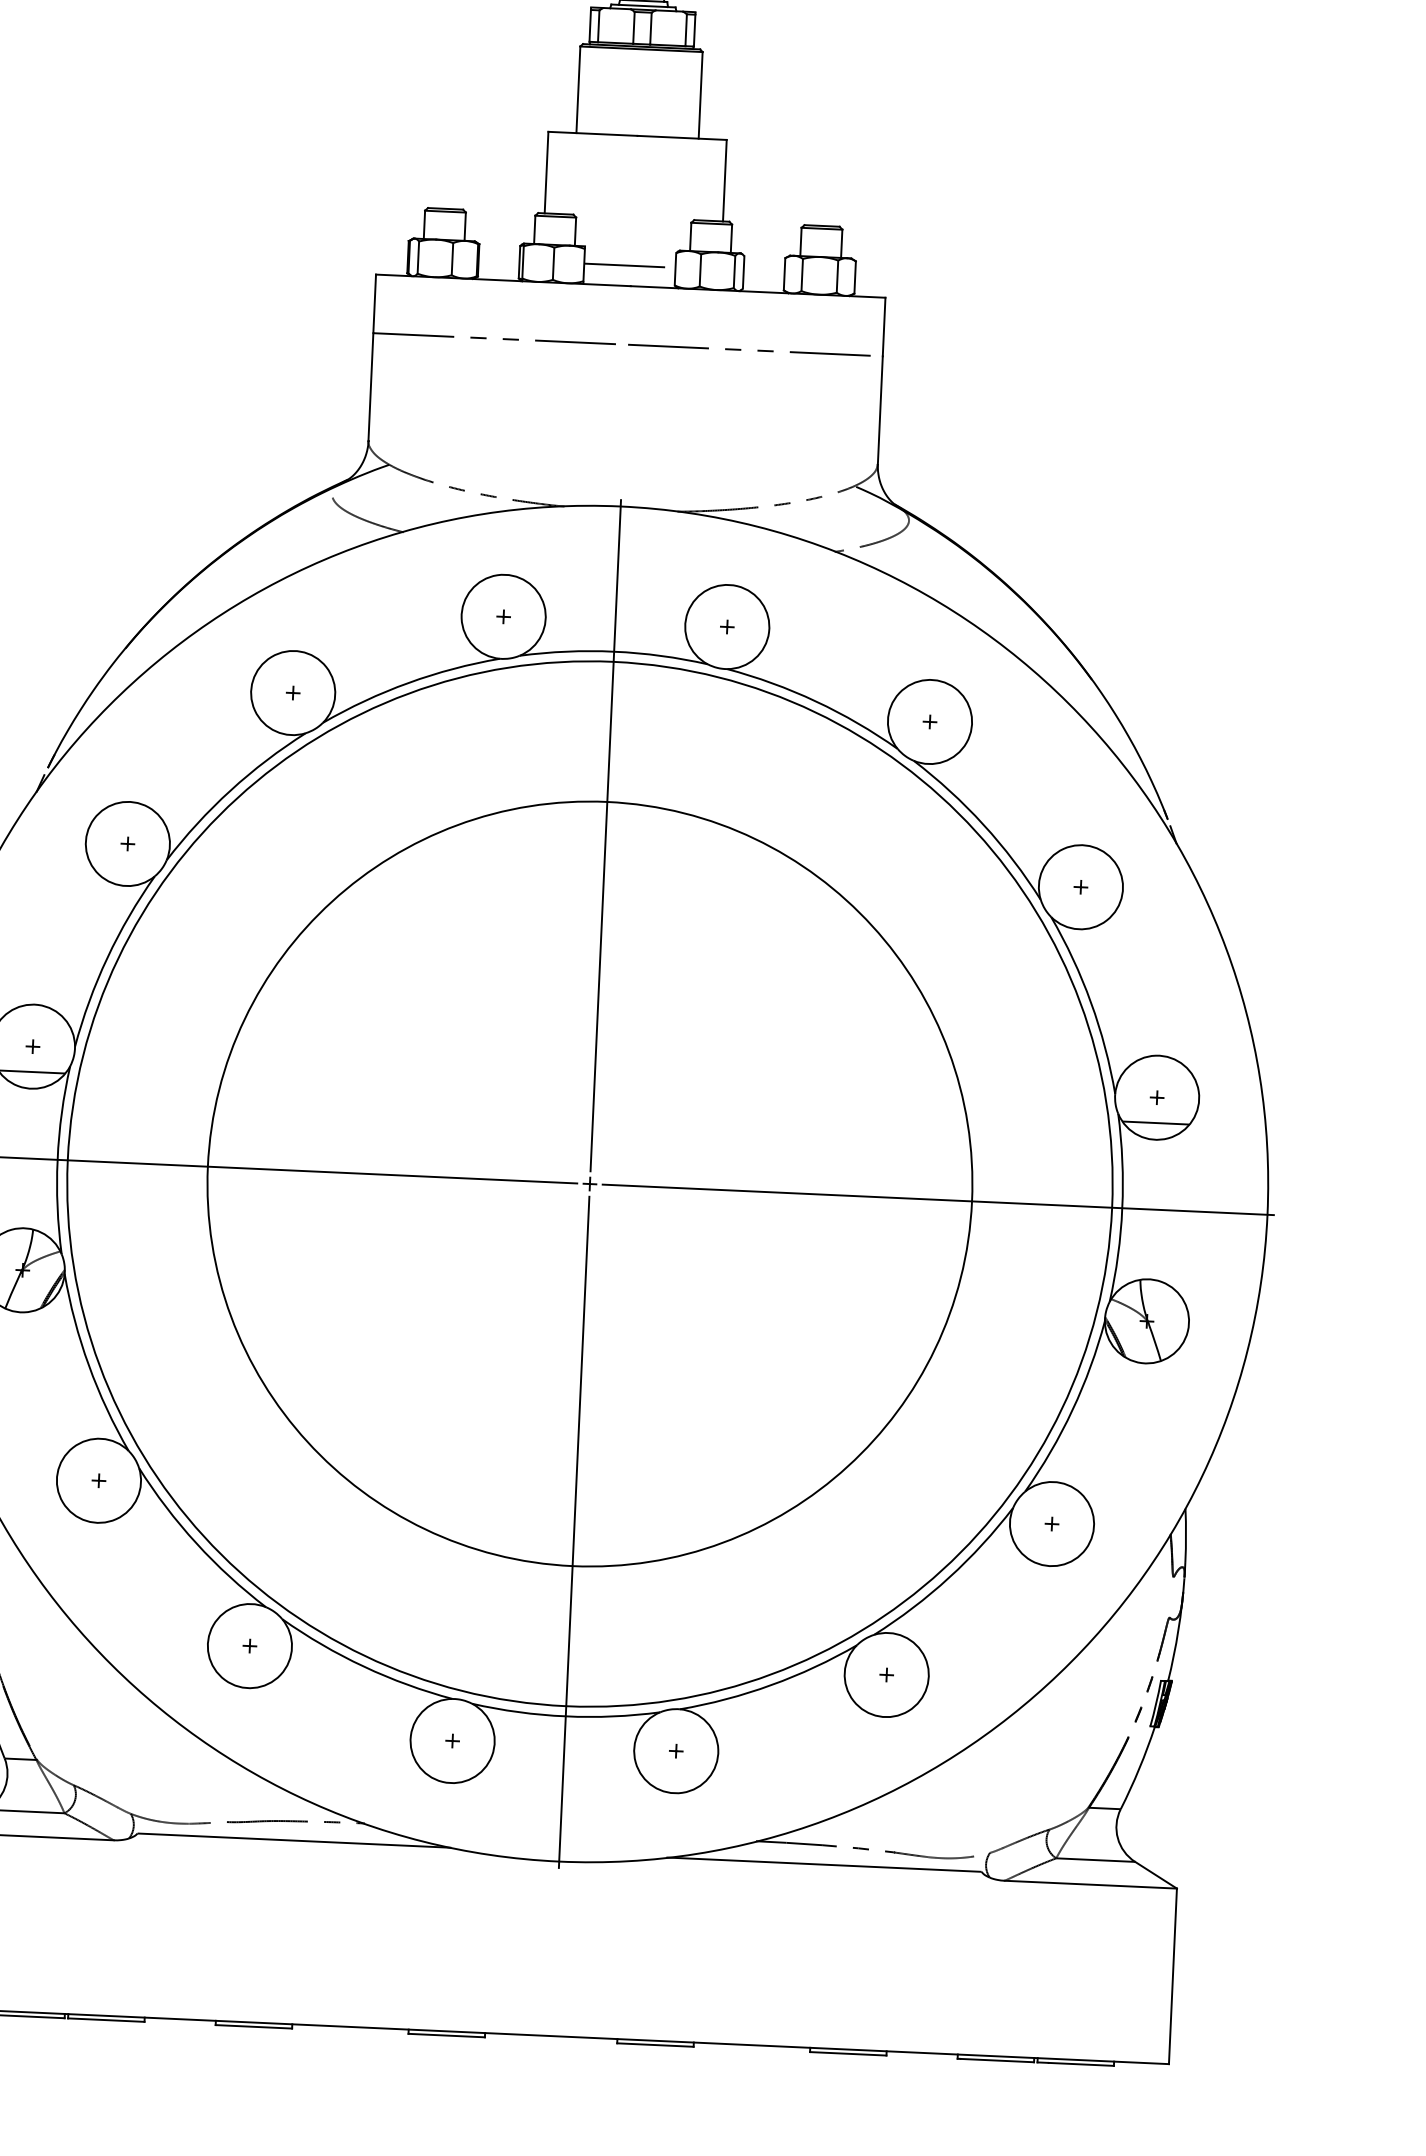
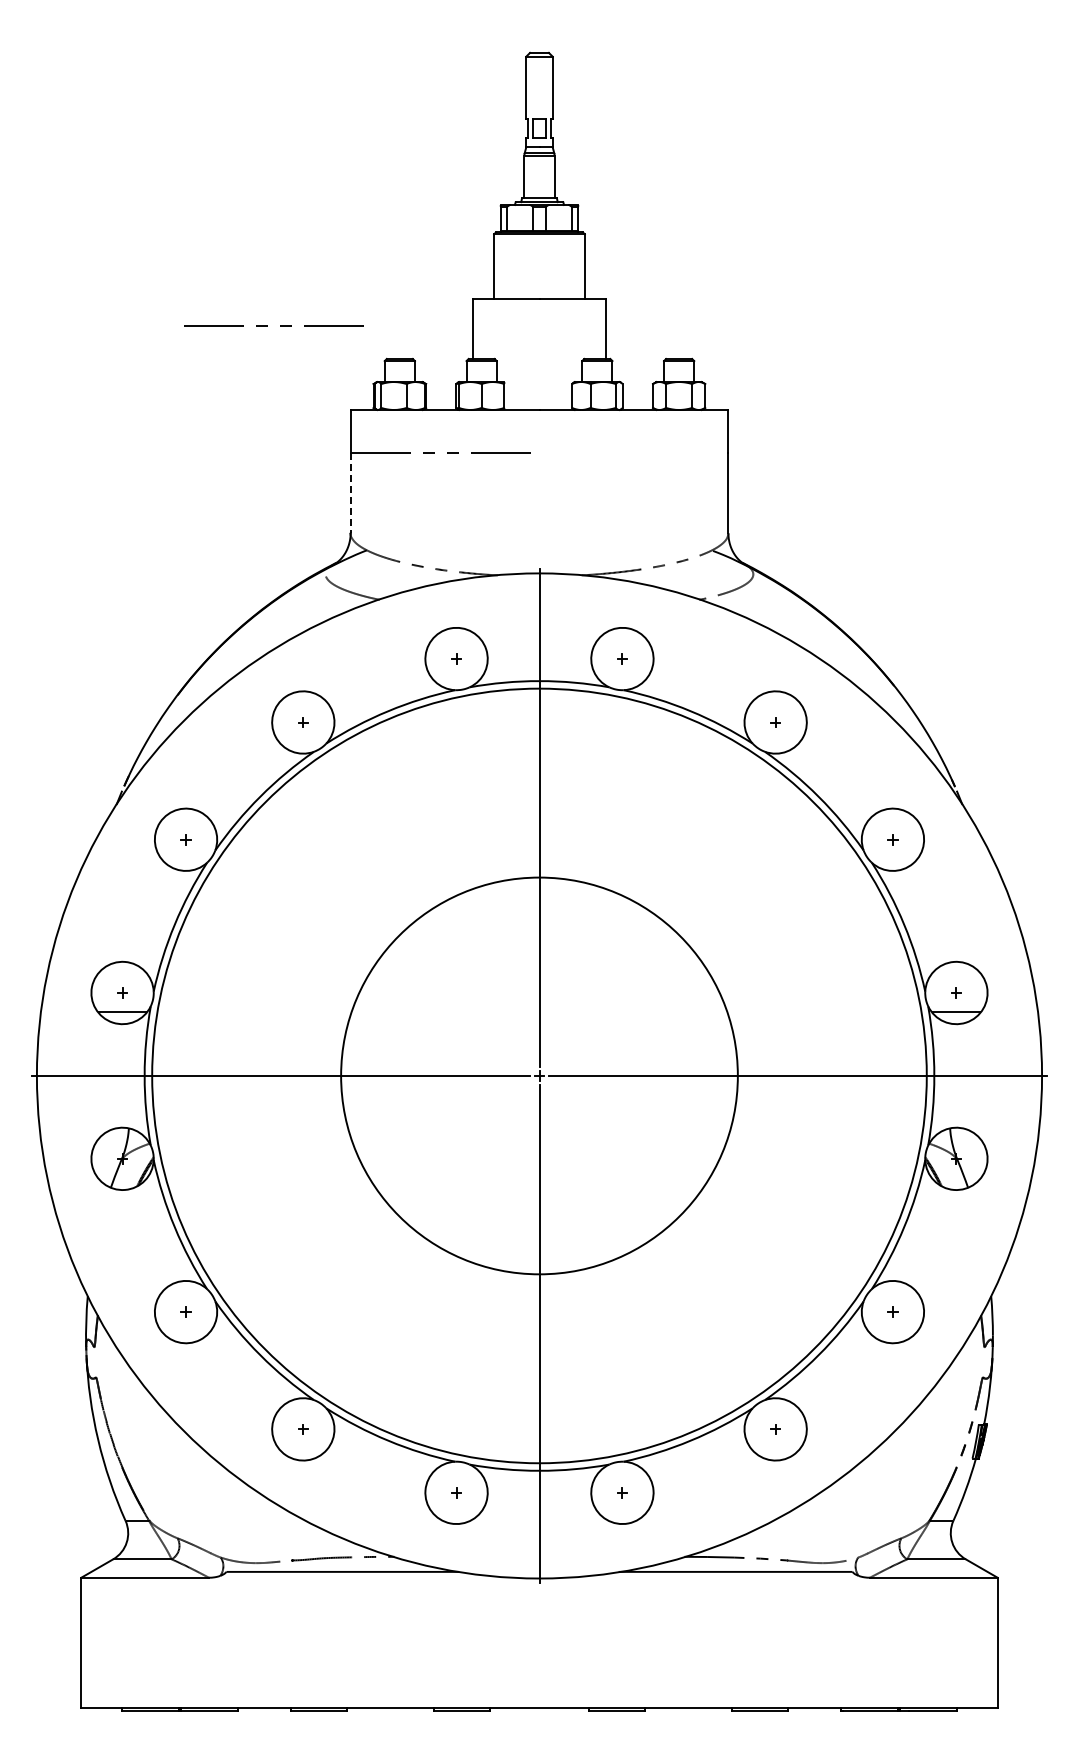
line: (630, 265) -> (538, 394), removed
line: (757, 349) -> (280, 325), moved
line: (370, 387) -> (350, 493), solid -> dashed
circle: (590, 1183) -> (539, 1075), size x0.7

